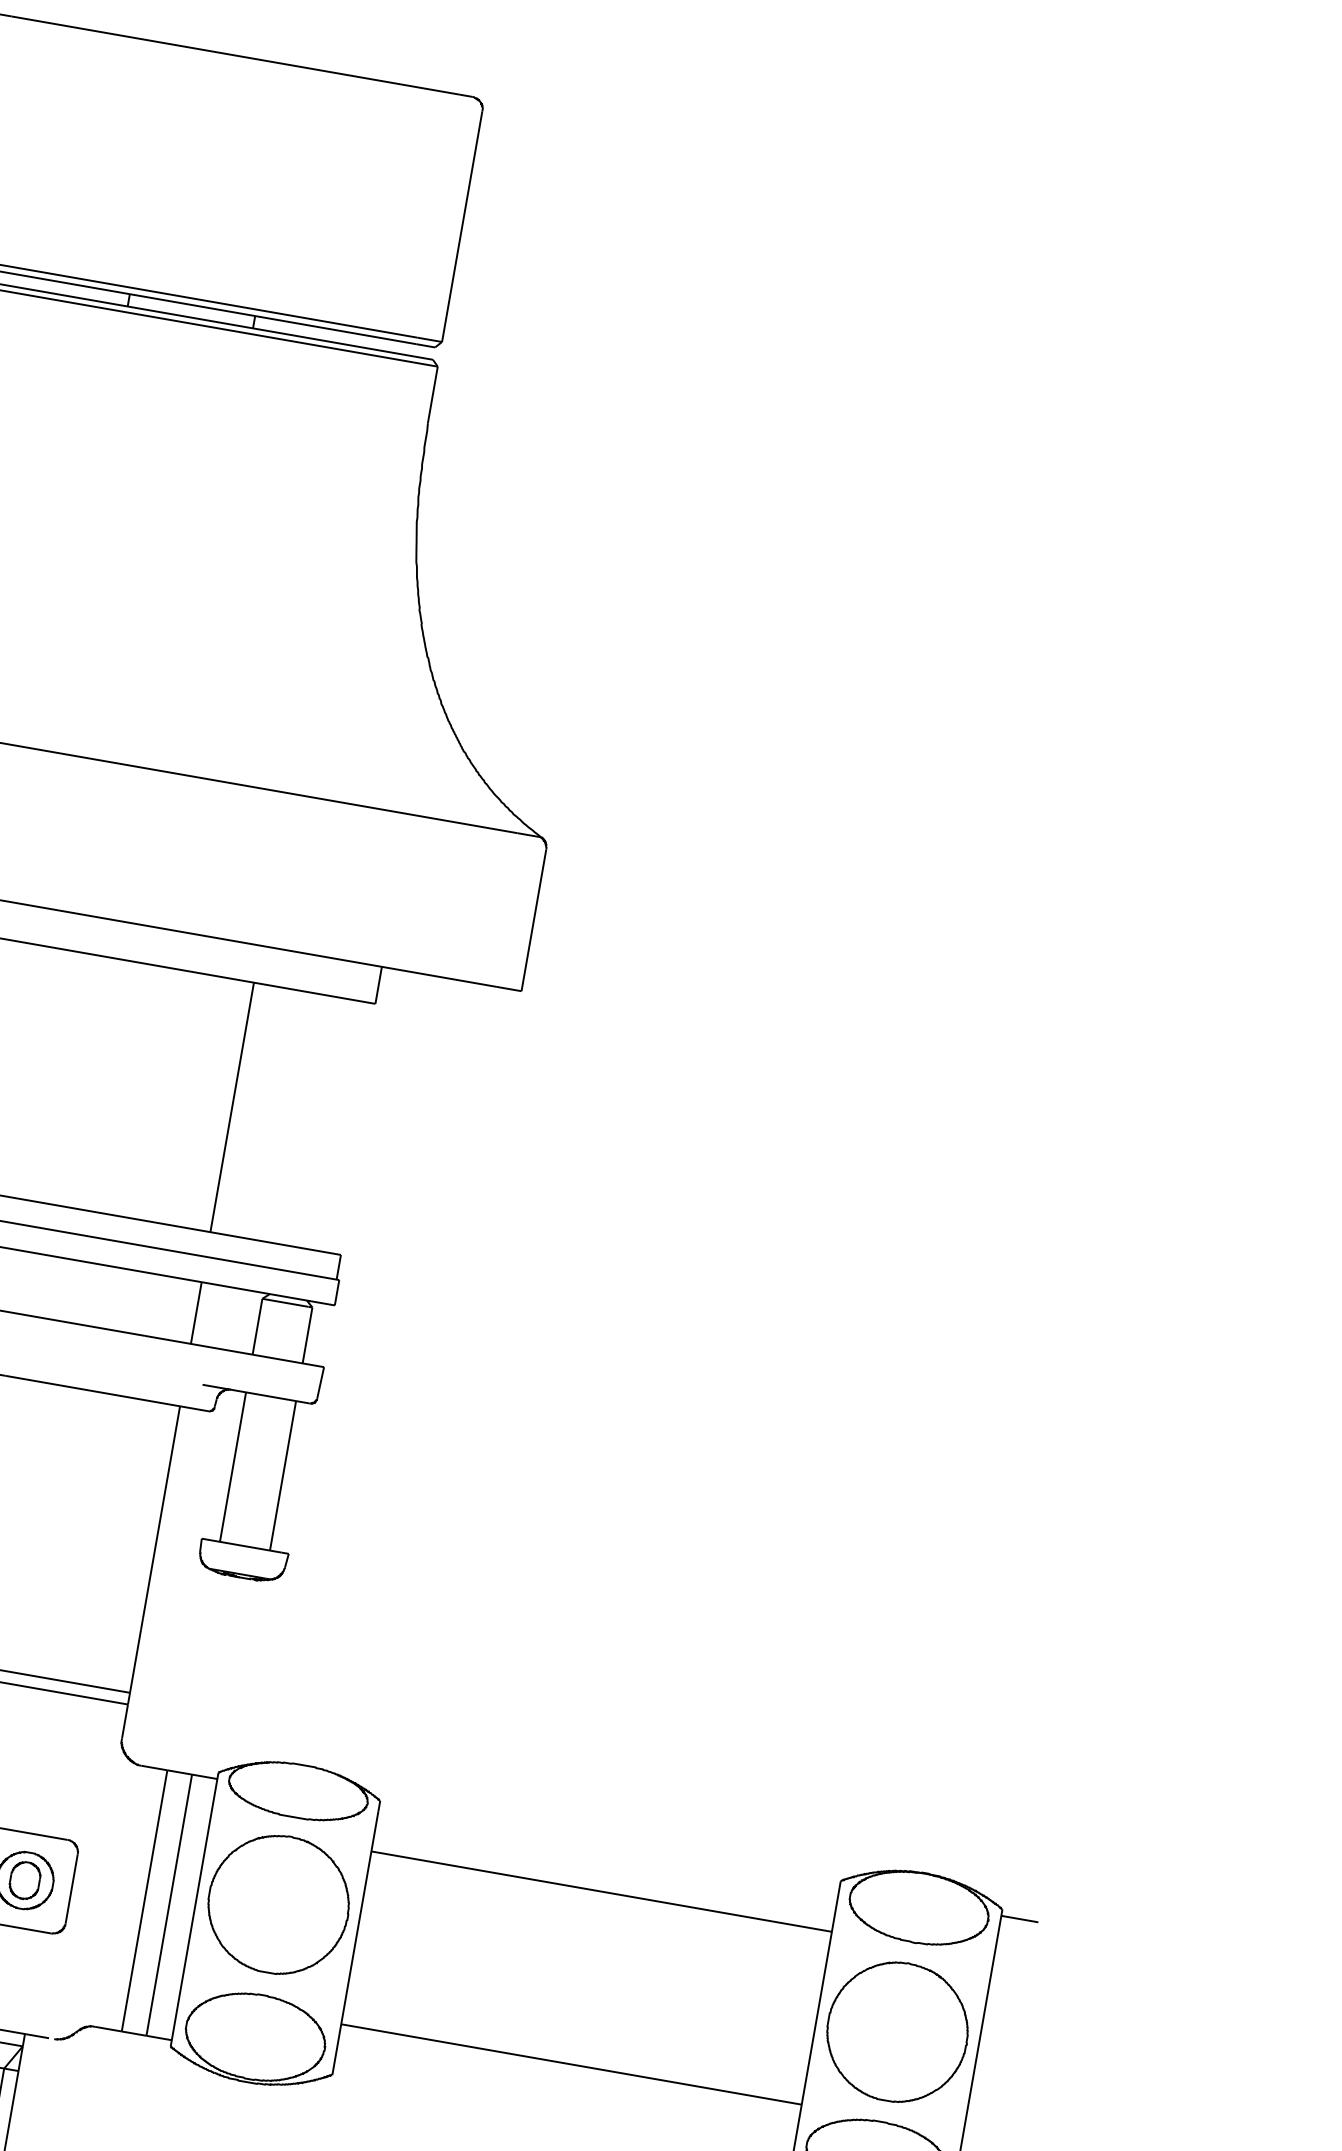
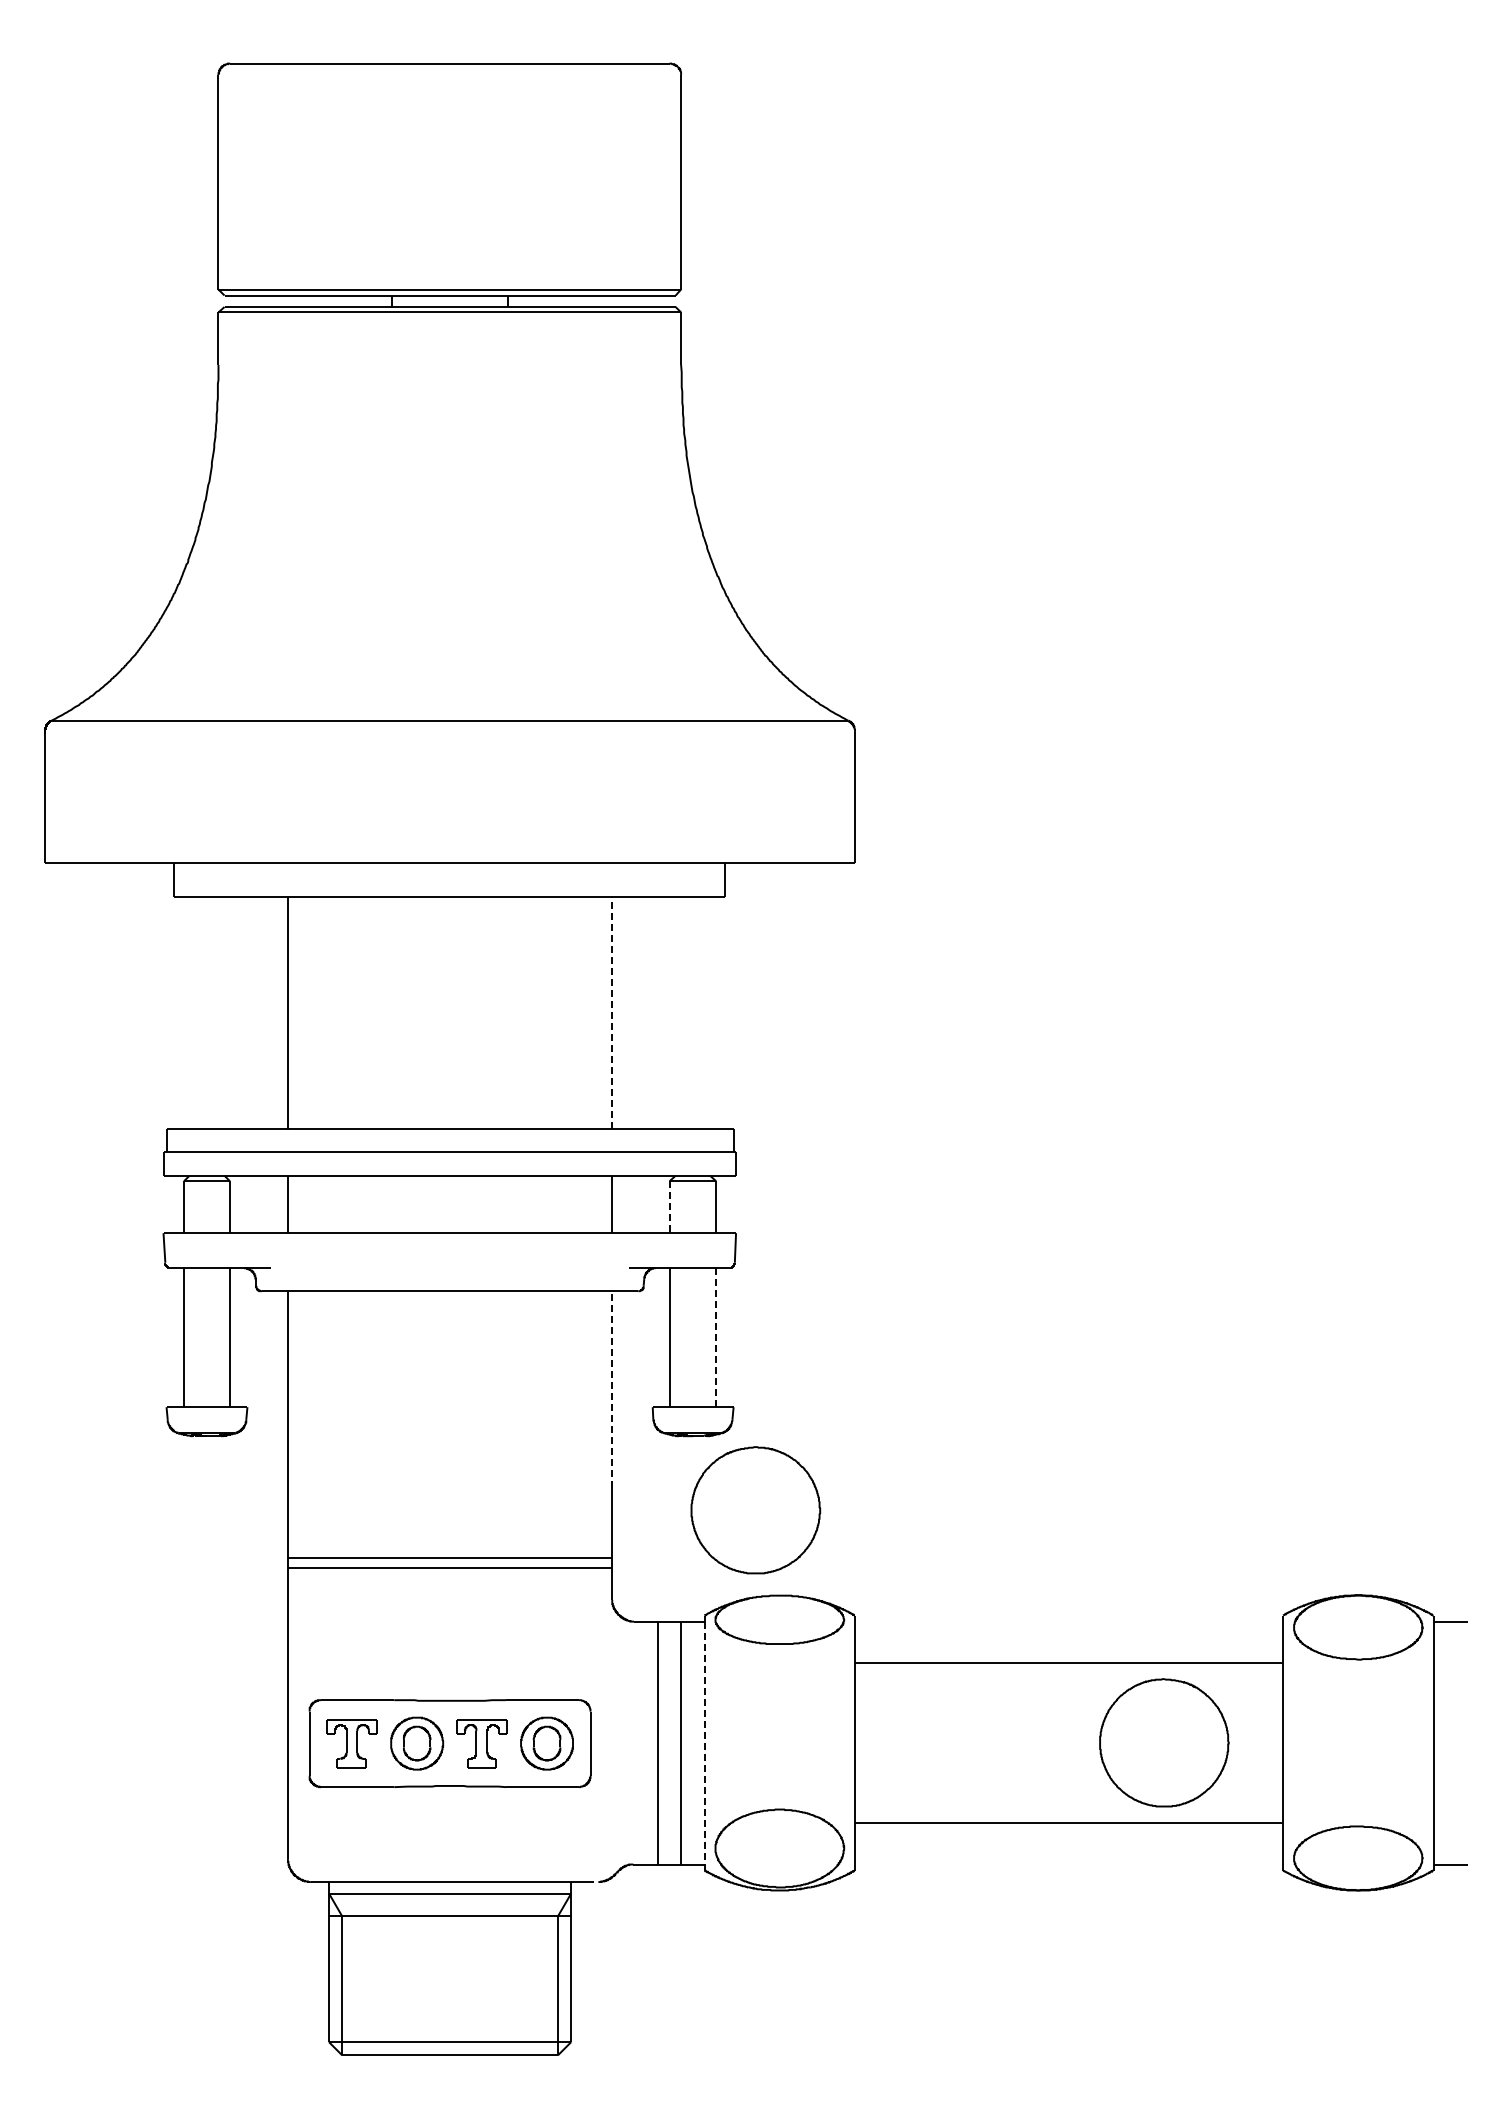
line: (232, 1107) -> (612, 1013), solid -> dashed
line: (257, 1327) -> (669, 1207), solid -> dashed
line: (283, 1475) -> (716, 1337), solid -> dashed
line: (161, 1512) -> (612, 1389), solid -> dashed
part: (278, 1904) -> (755, 1510), moved
line: (193, 1914) -> (704, 1747), solid -> dashed
part: (897, 2031) -> (1164, 1742), moved

